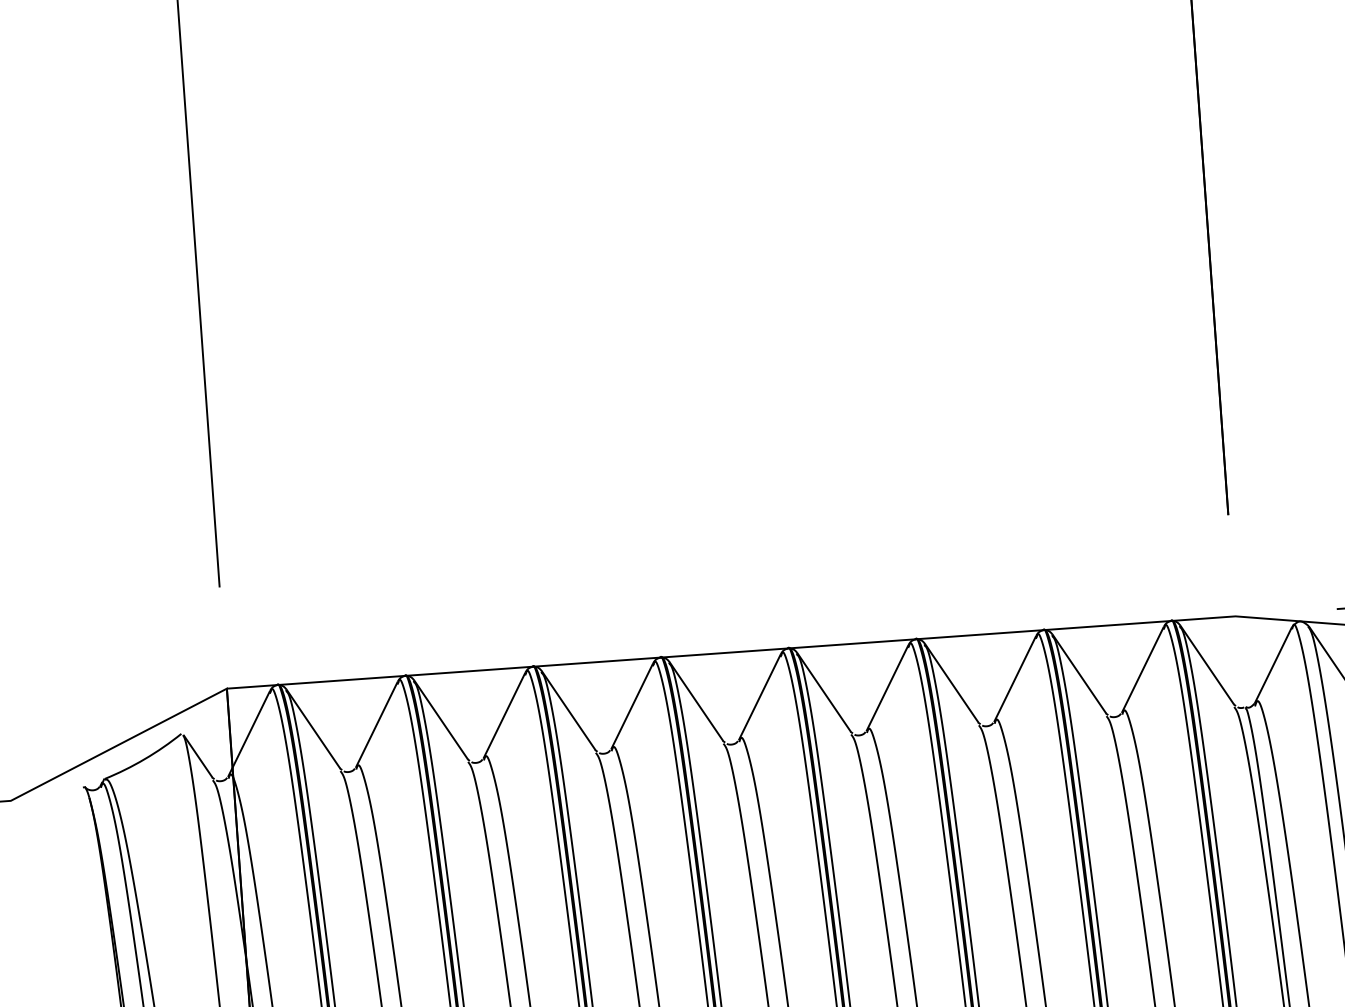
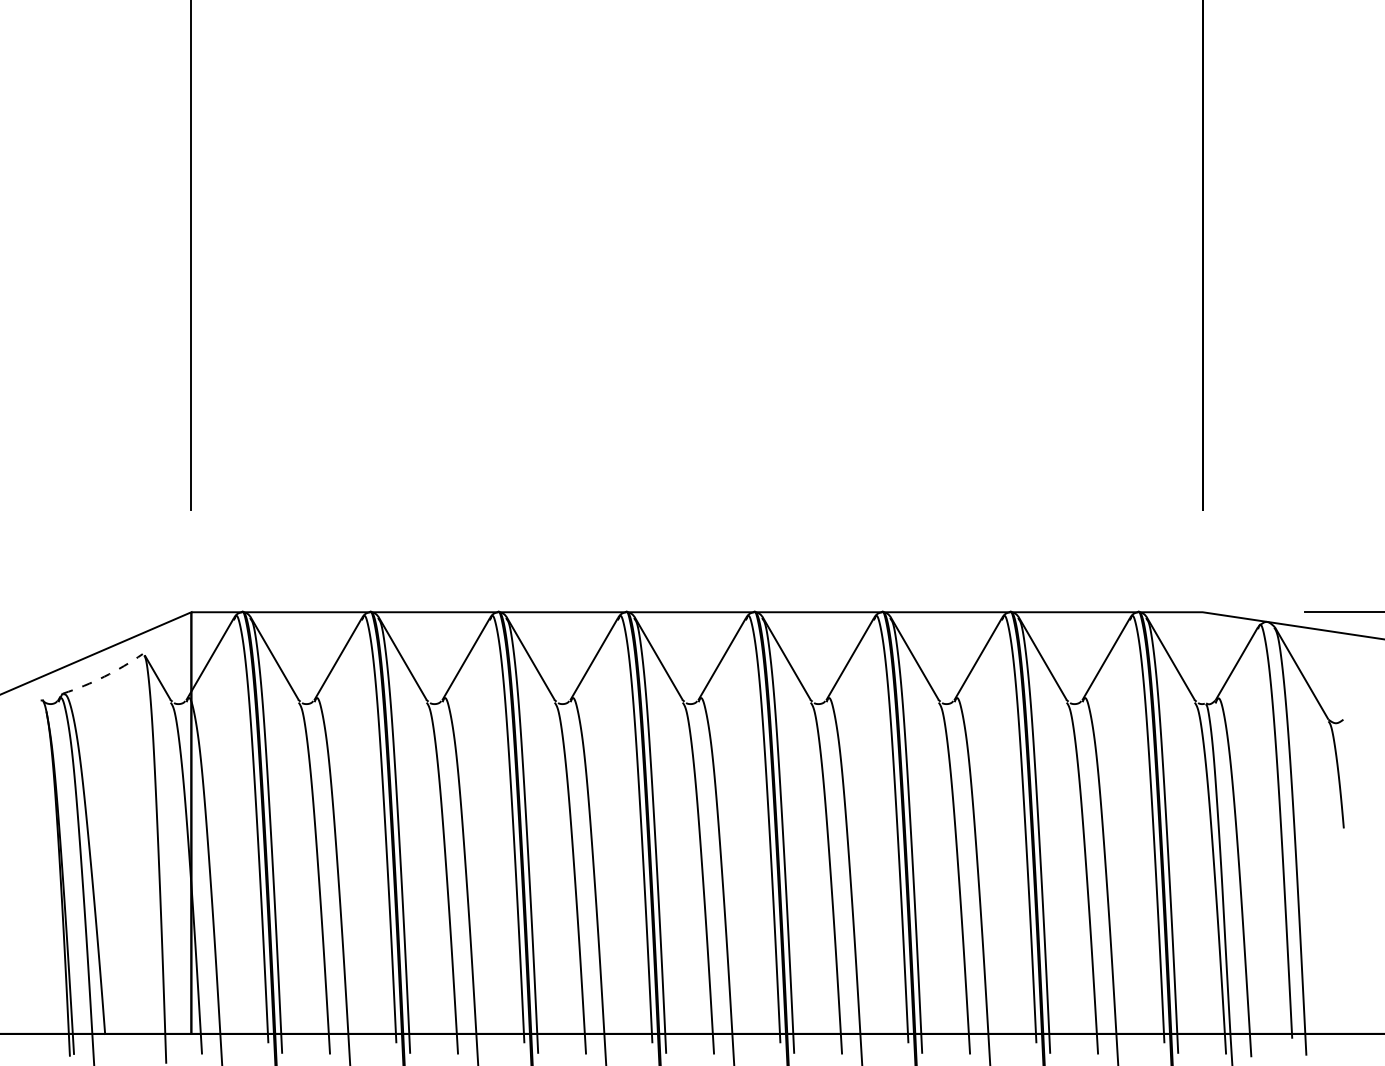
arc: (144, 758) -> (104, 676), solid -> dashed

